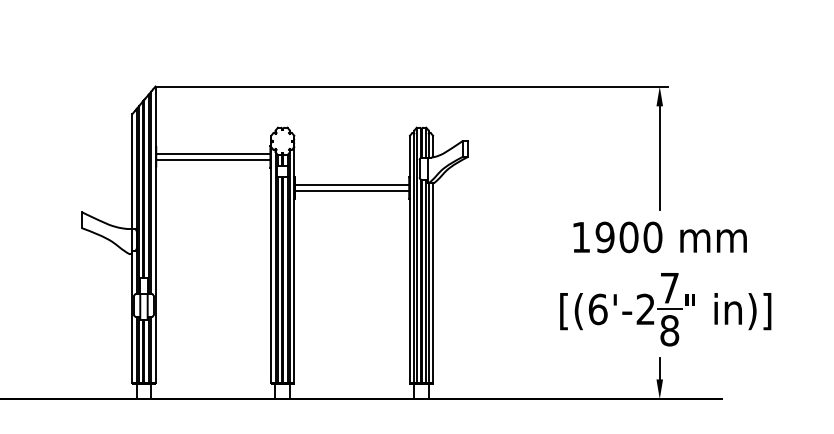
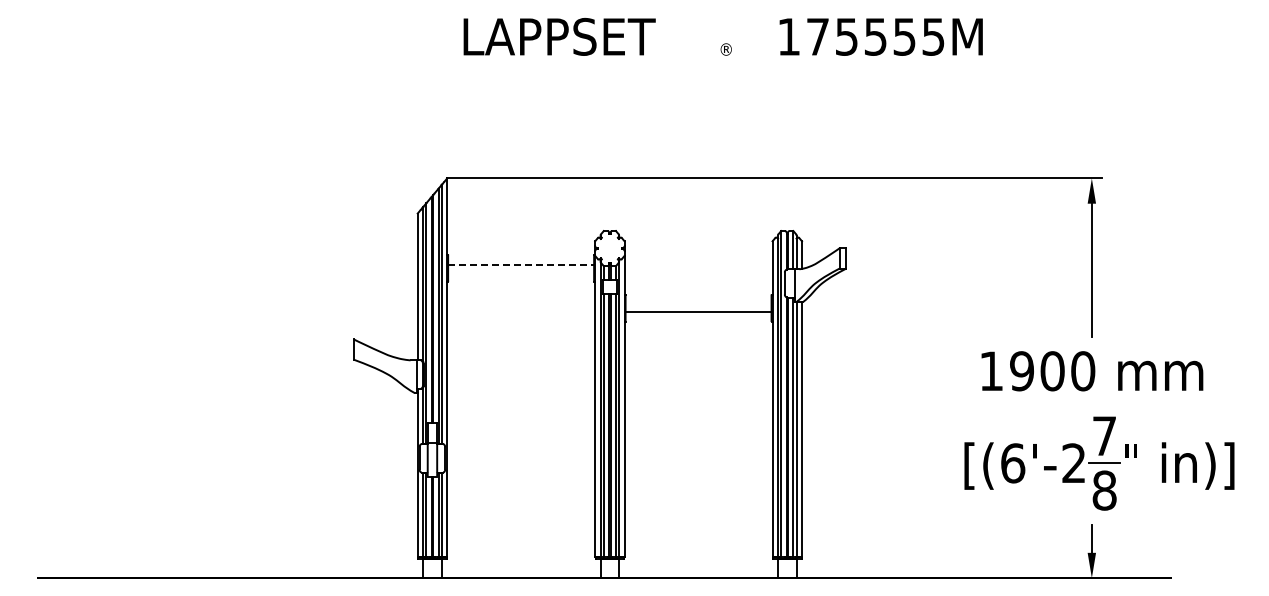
line: (213, 153) -> (521, 264), solid -> dashed
line: (213, 159) -> (521, 271), removed
line: (352, 185) -> (698, 304), removed

